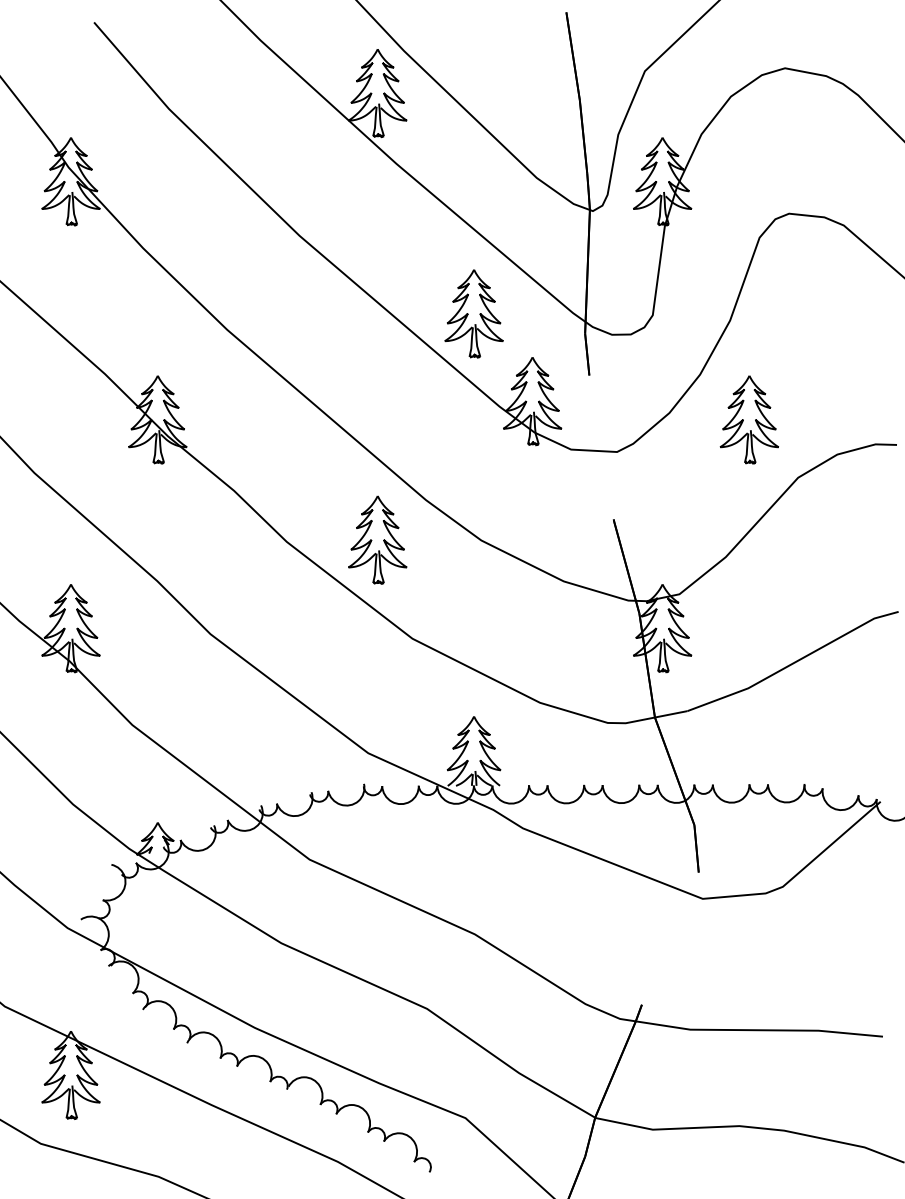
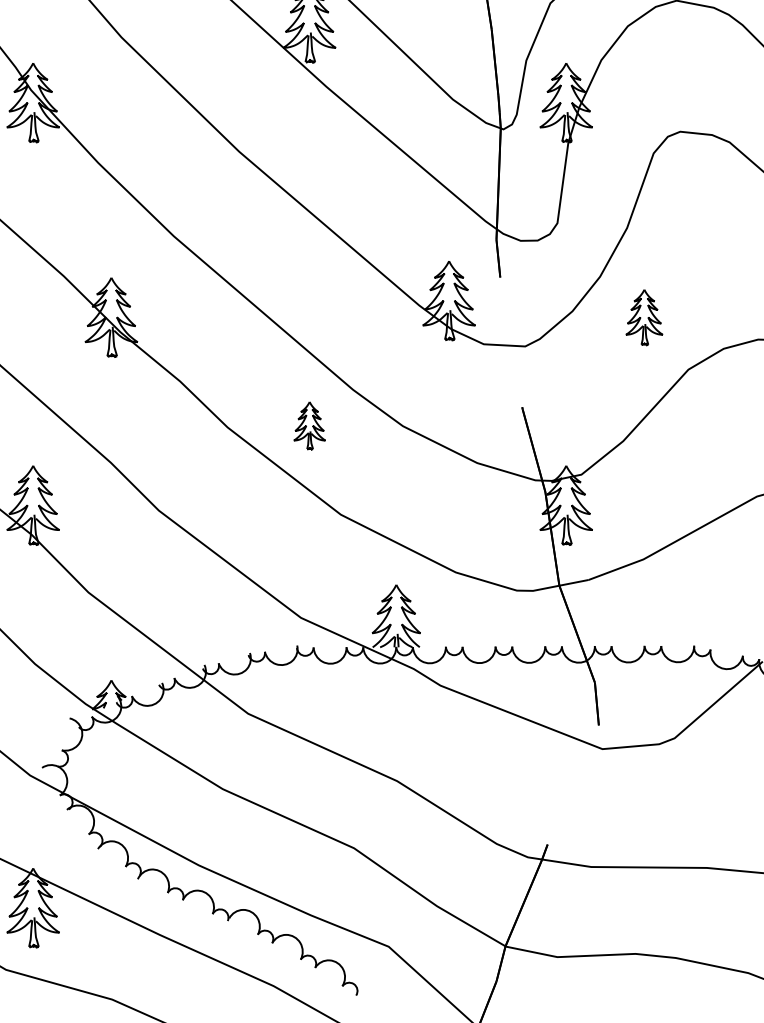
part: (473, 313) -> (395, 221), removed
part: (748, 419) -> (643, 317), size x0.7
part: (377, 539) -> (309, 425), size x0.6

